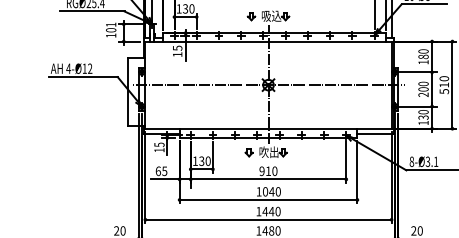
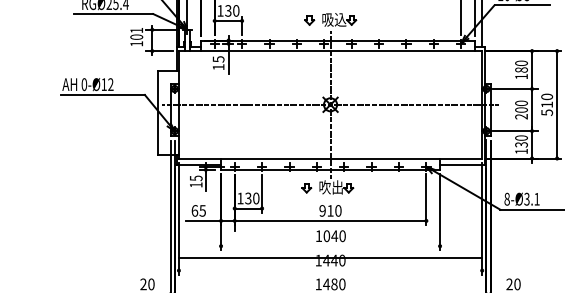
text: (68, 68) -> (84, 84), 4-Ø12 -> 0-Ø12
line: (268, 199) -> (330, 245), removed
line: (268, 219) -> (330, 257), moved

